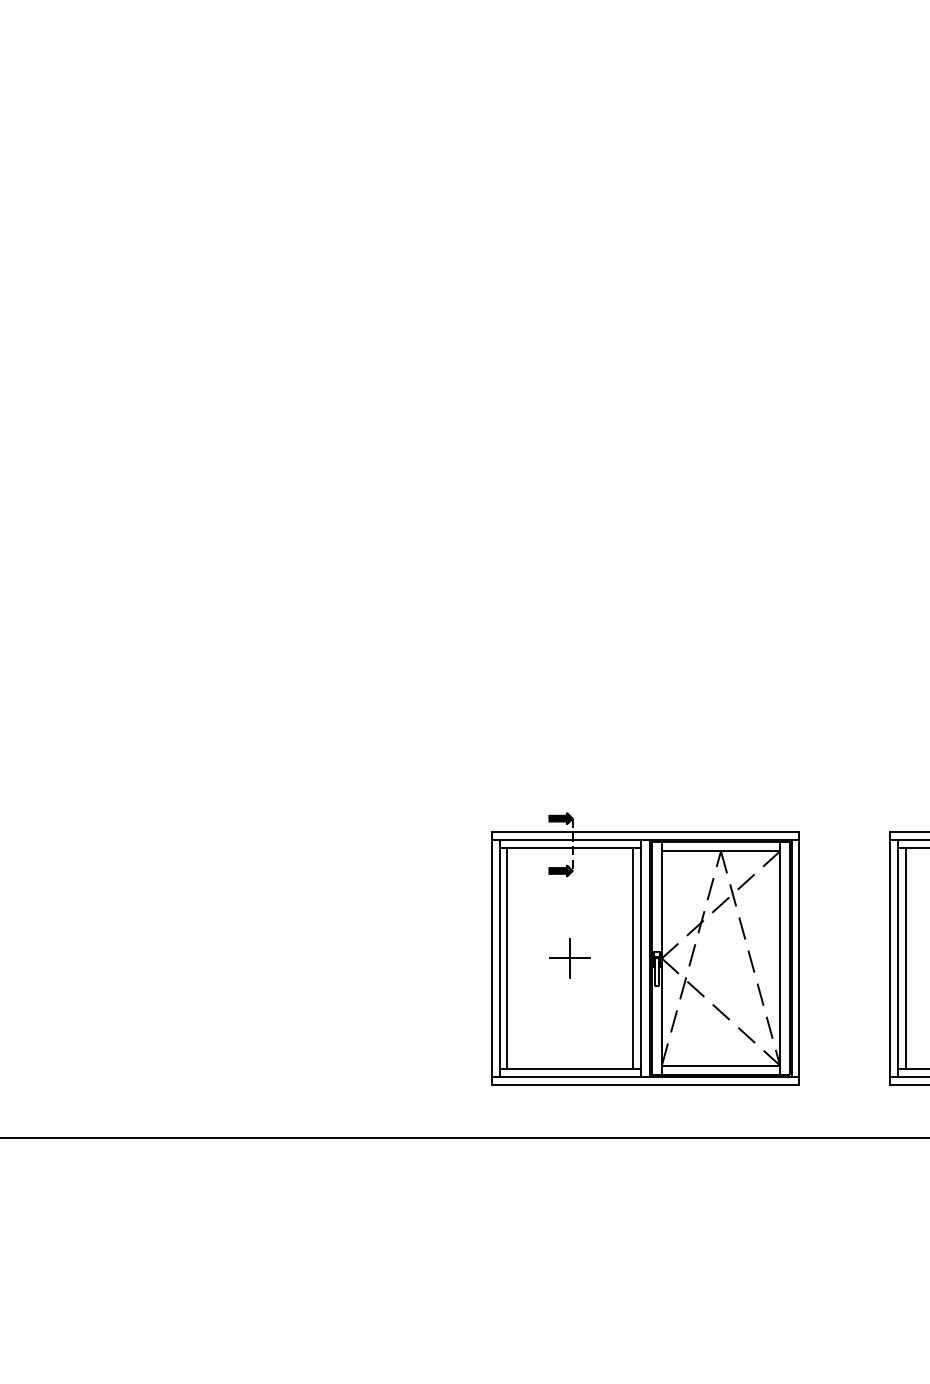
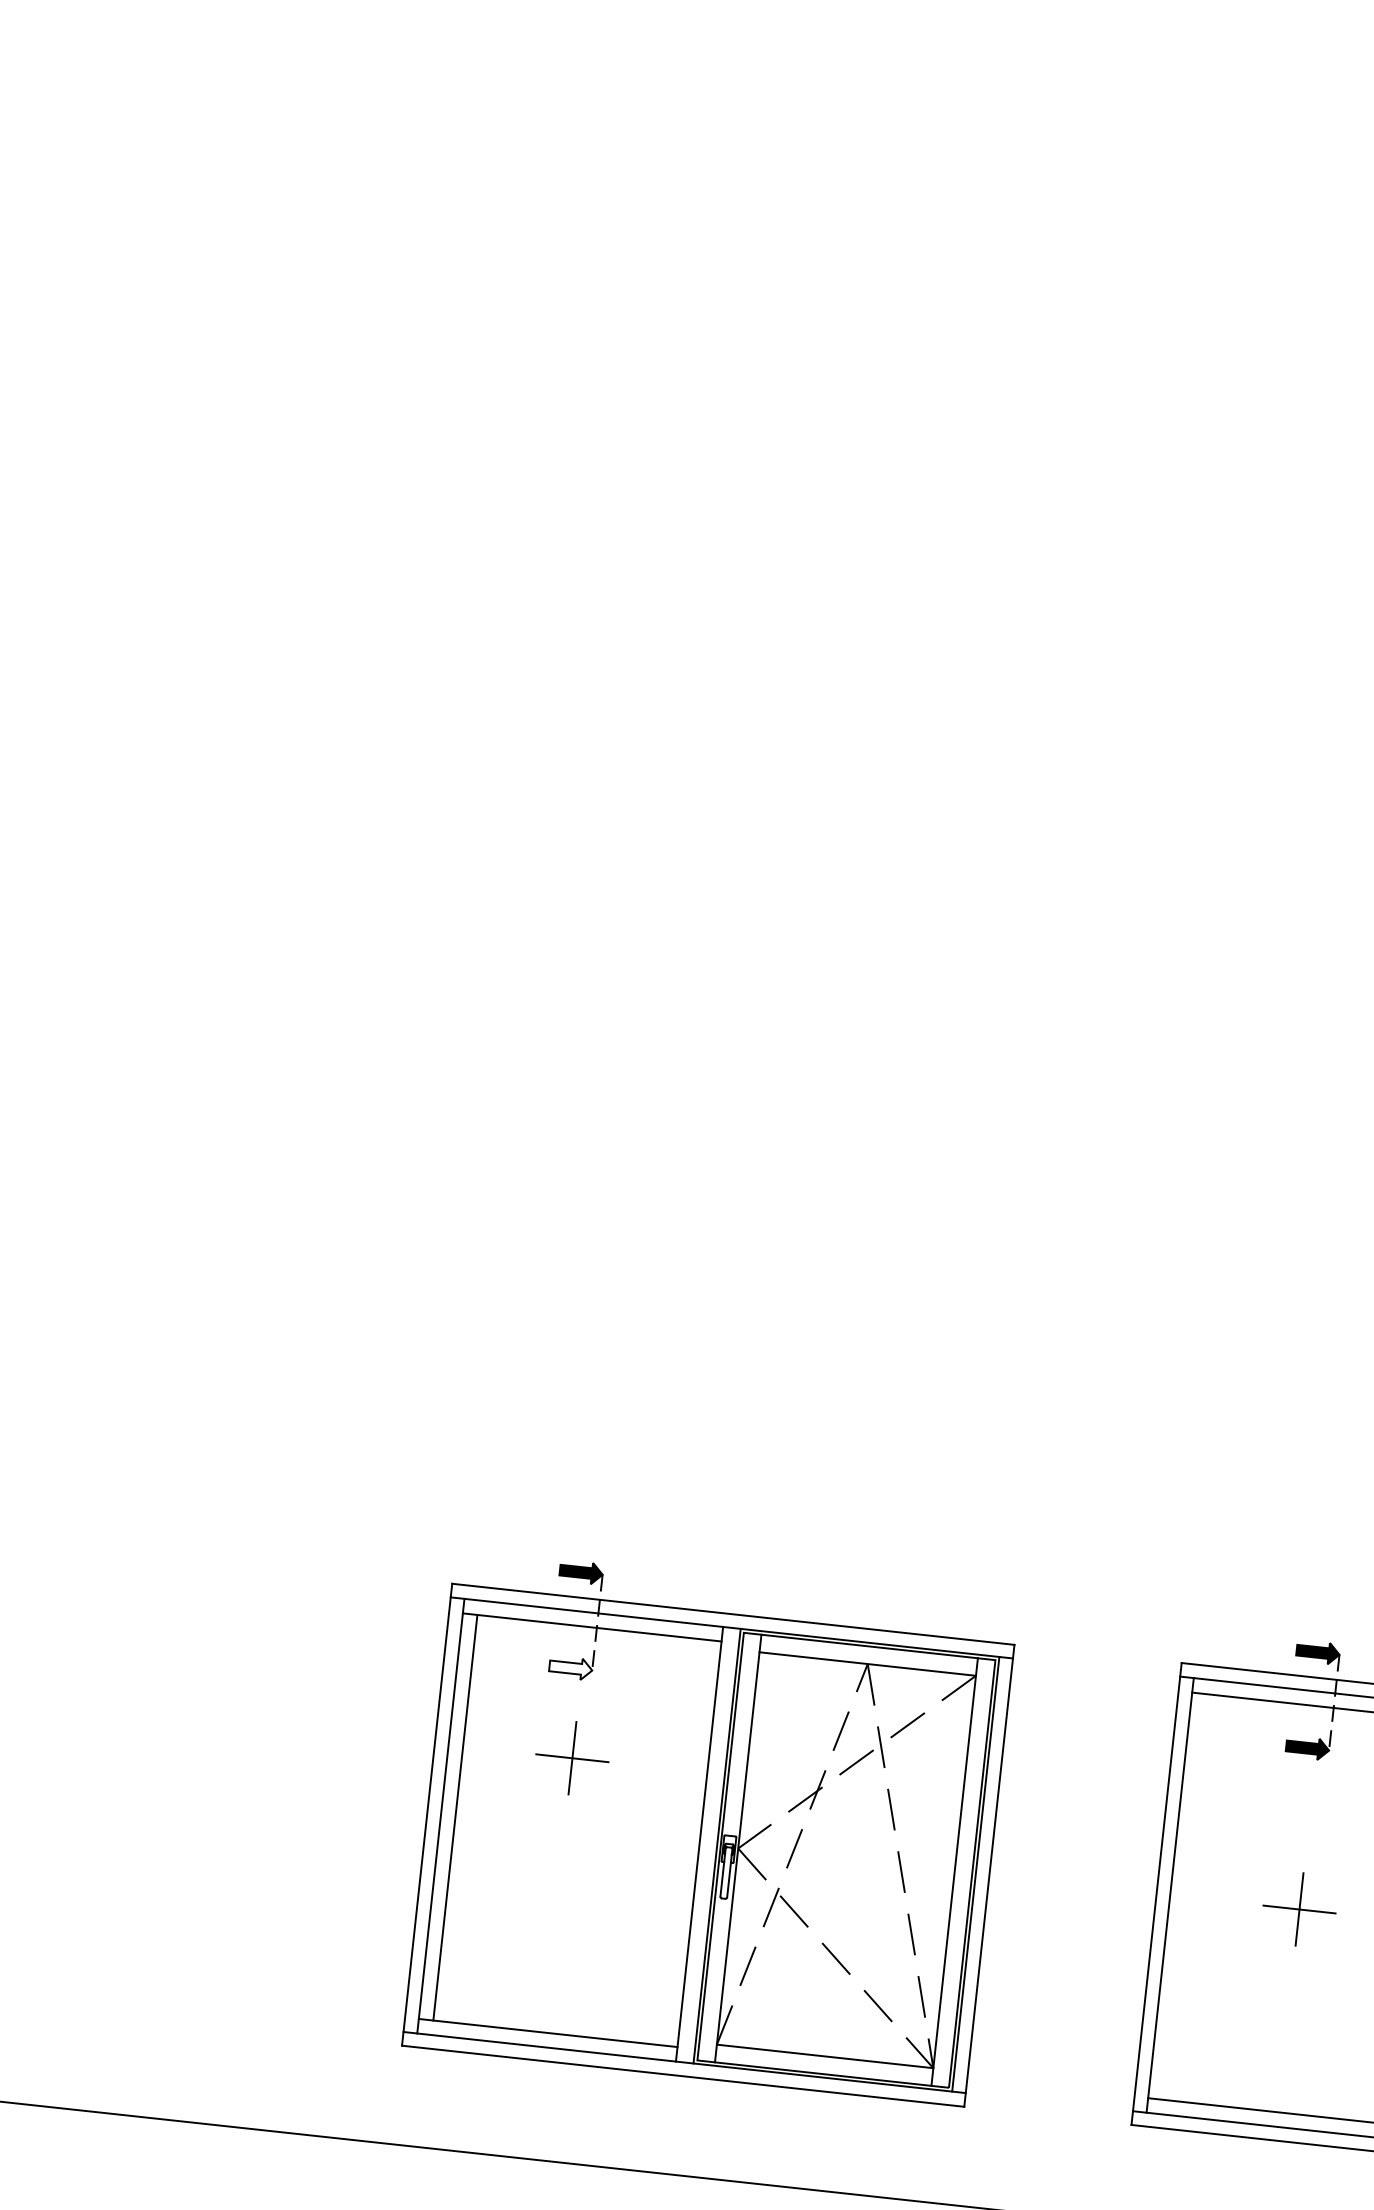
fill: (560, 870) -> (570, 1667), removed
part: (569, 958) -> (571, 1758), moved
line: (632, 958) -> (684, 1842), removed
line: (905, 958) -> (1184, 1897), removed

